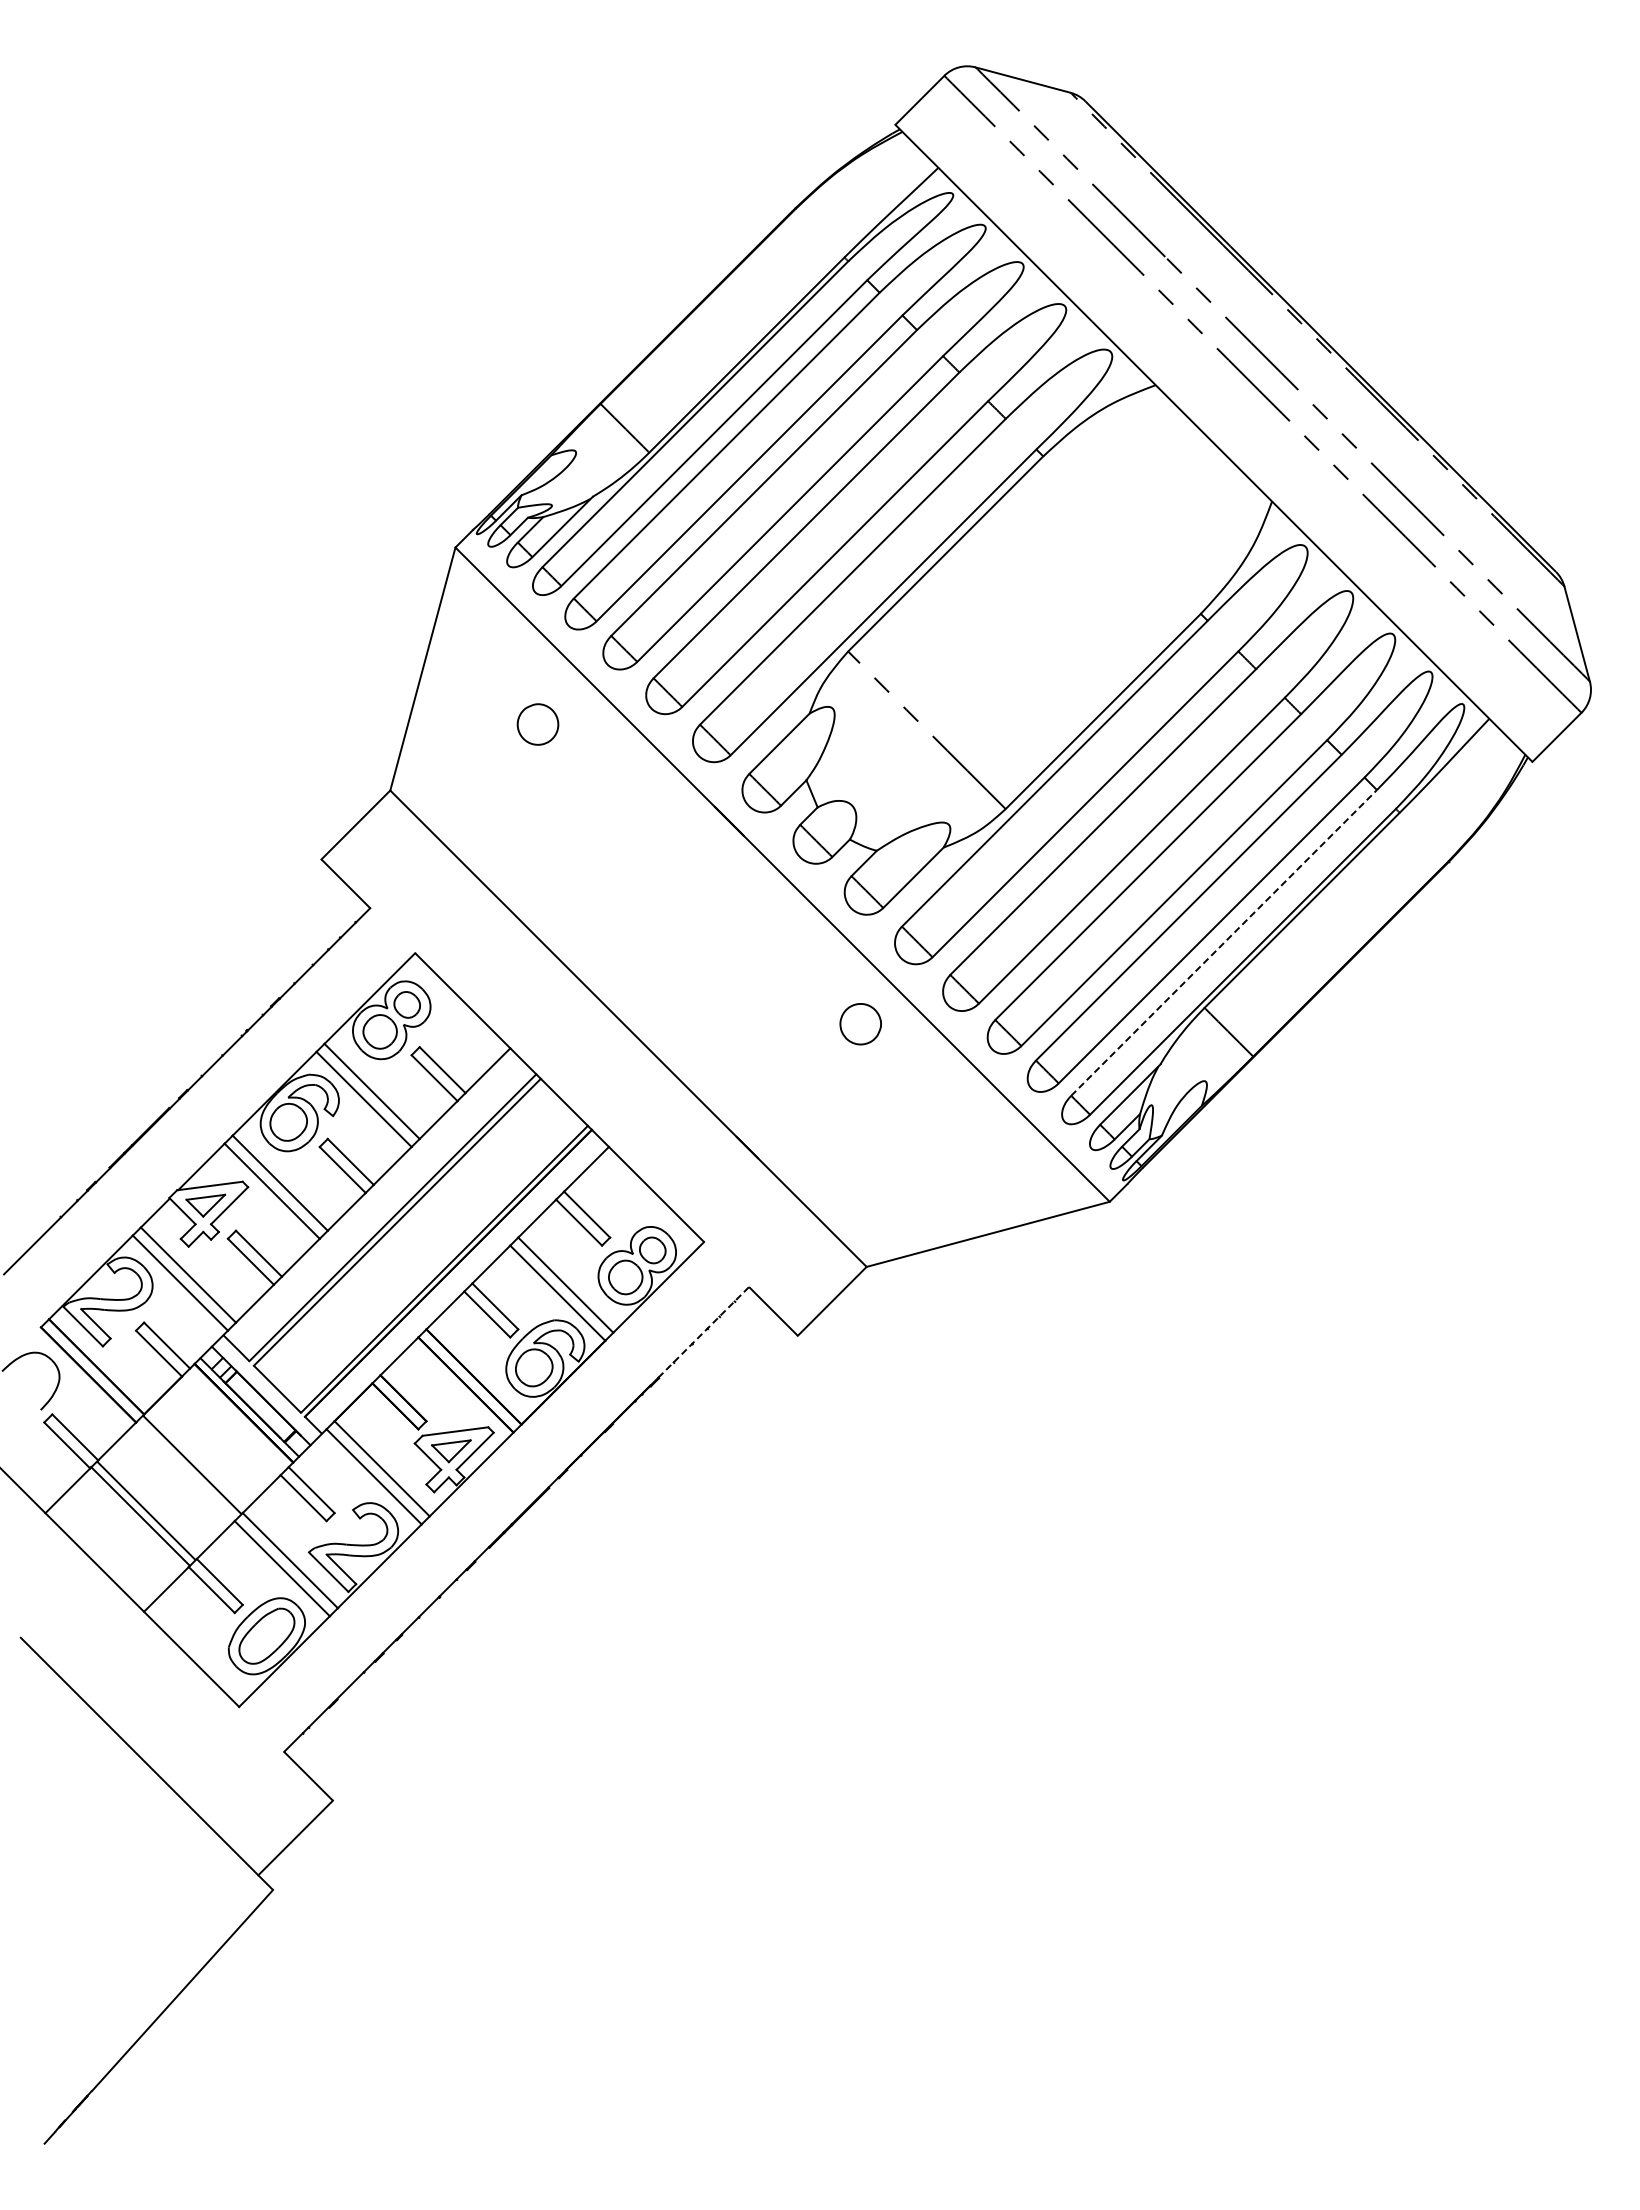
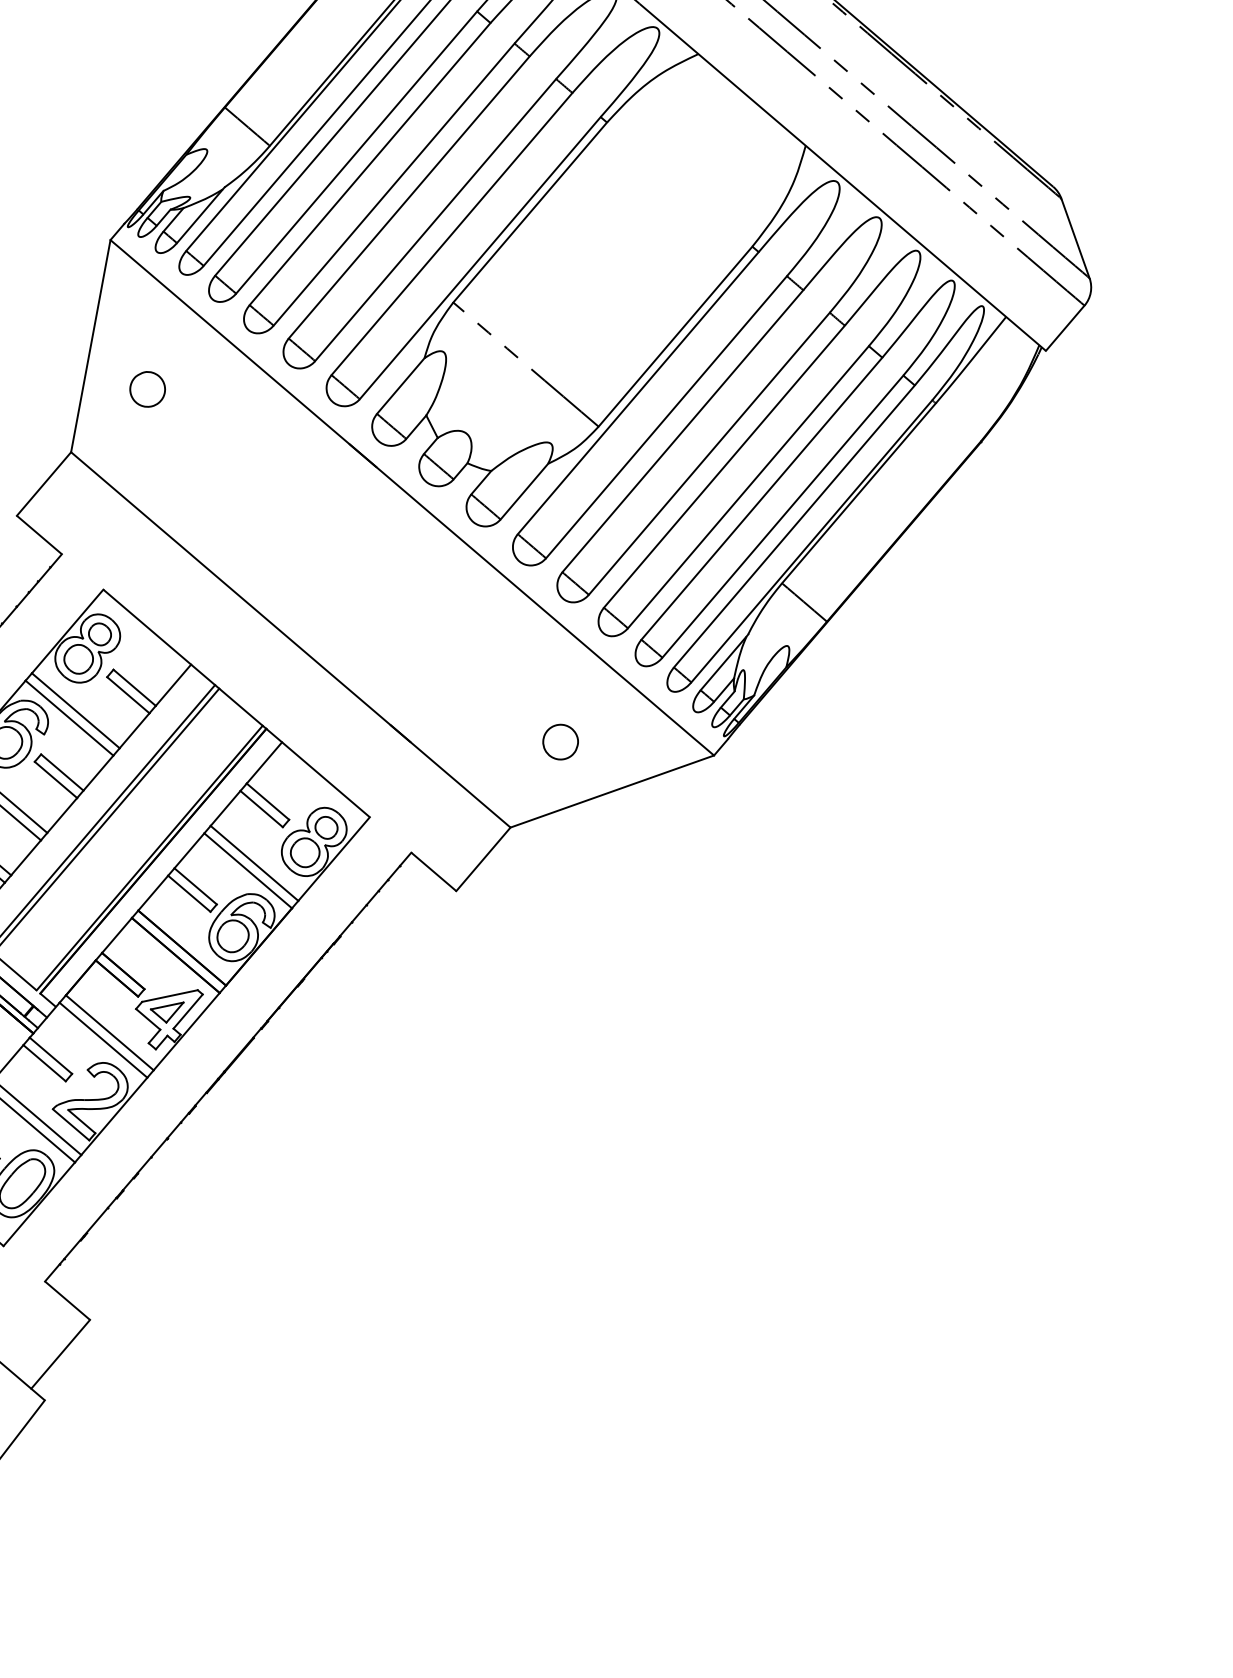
part: (537, 724) -> (147, 389), moved
line: (1224, 942) -> (794, 526), dashed -> solid
part: (860, 1024) -> (560, 742), moved
line: (704, 1332) -> (376, 894), dashed -> solid

